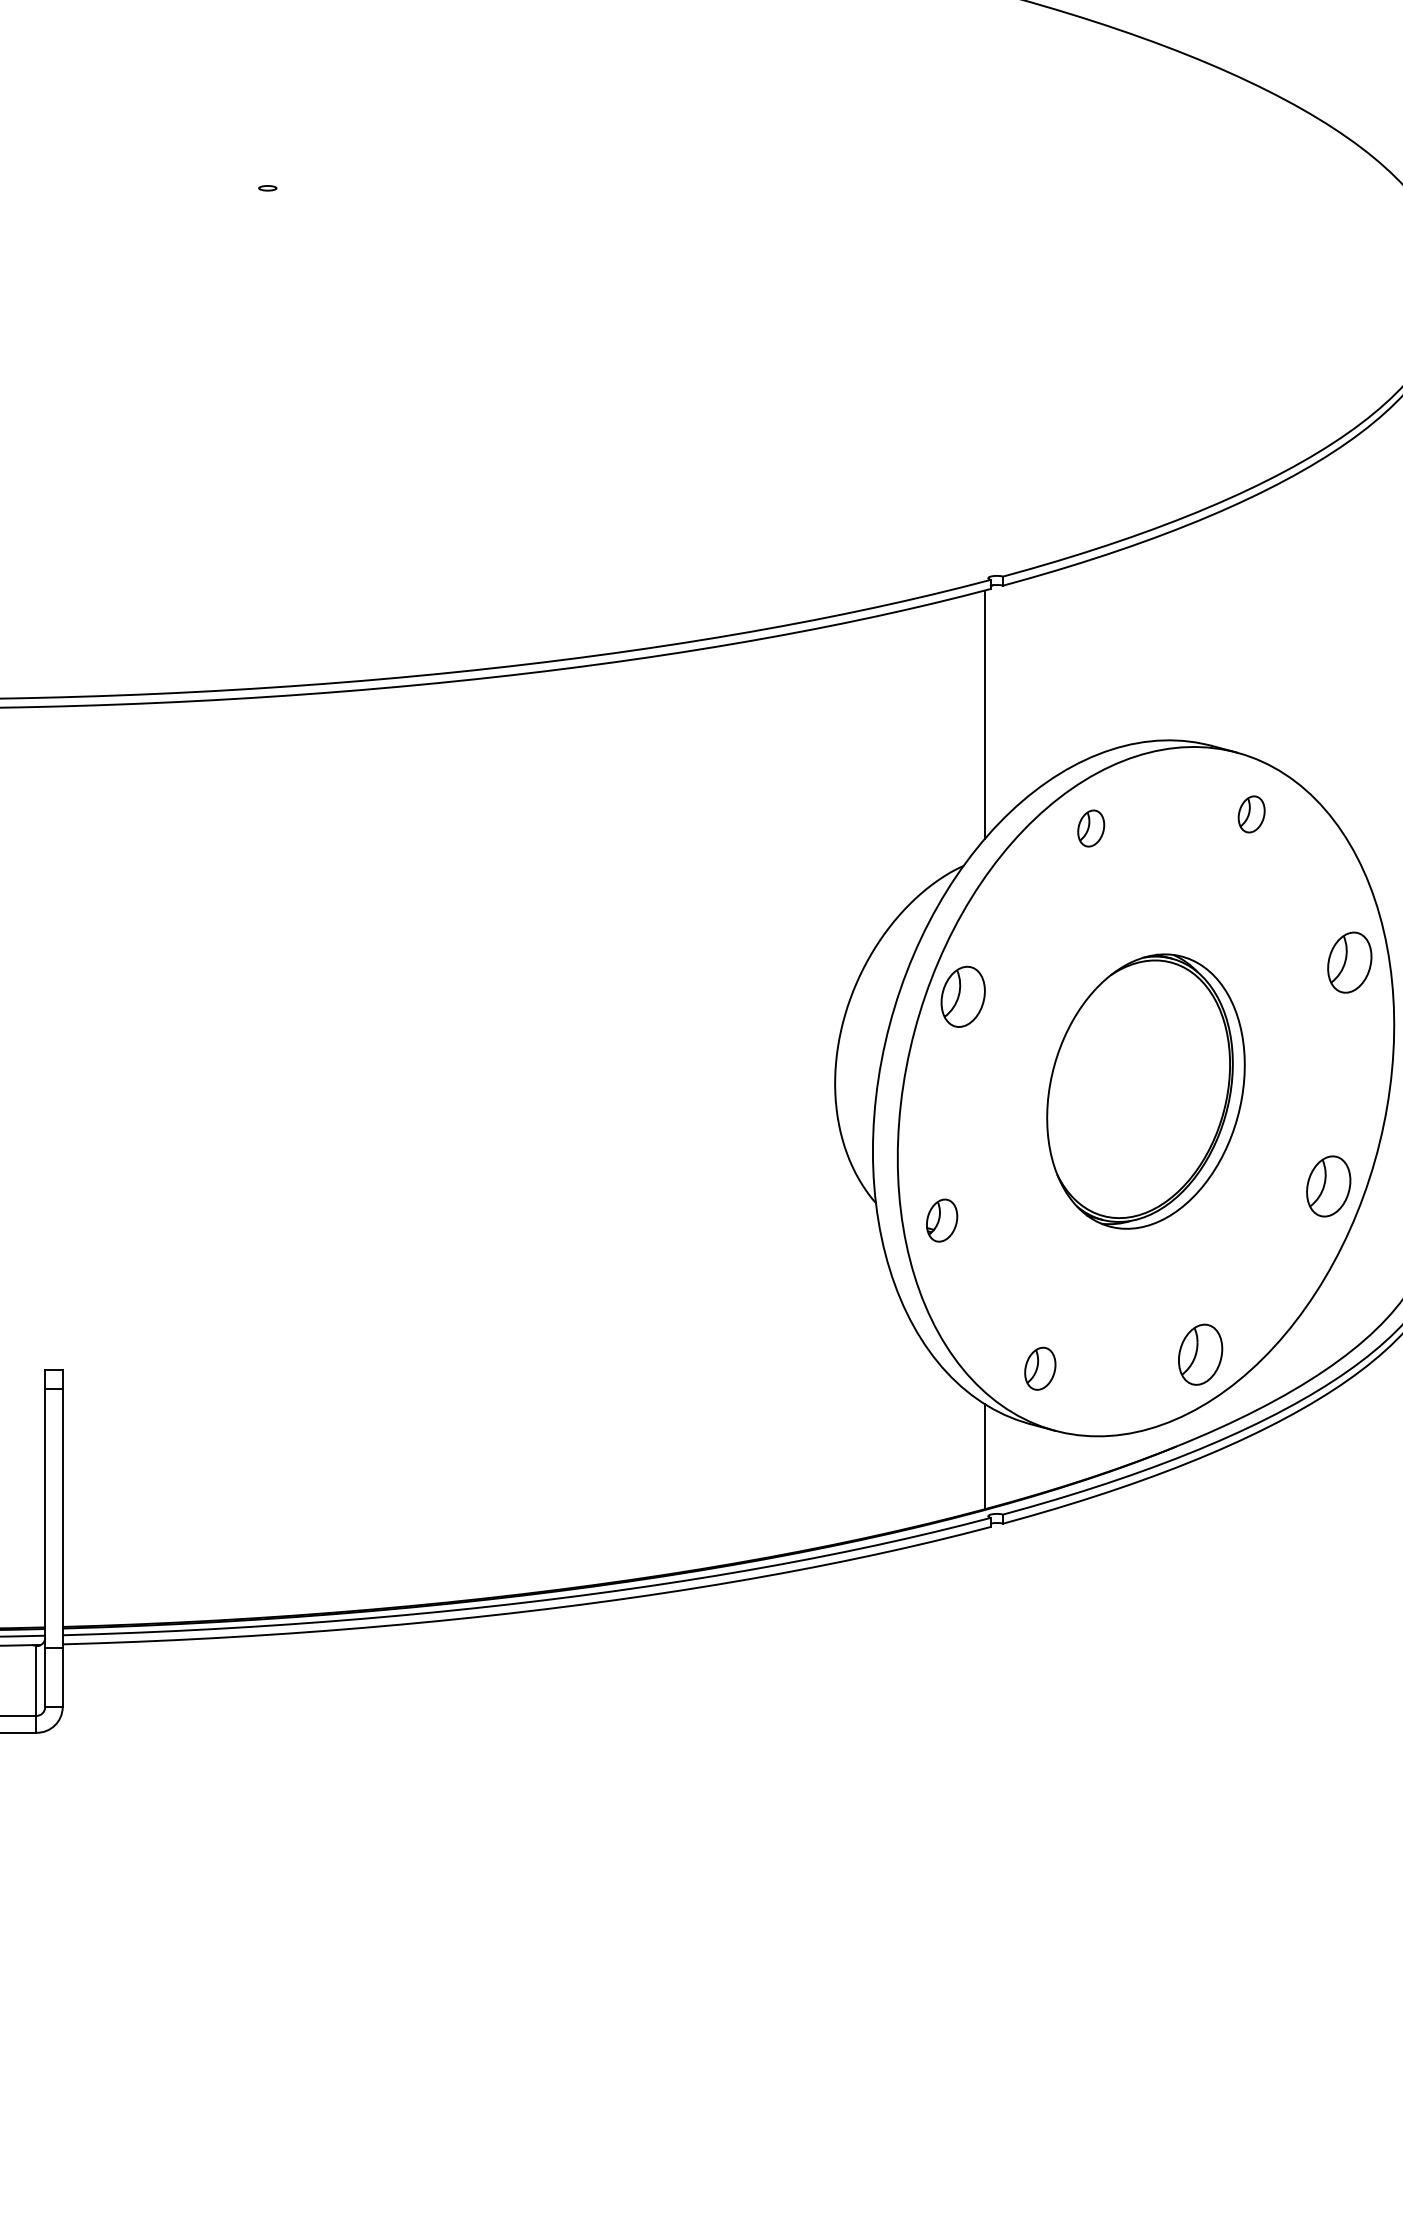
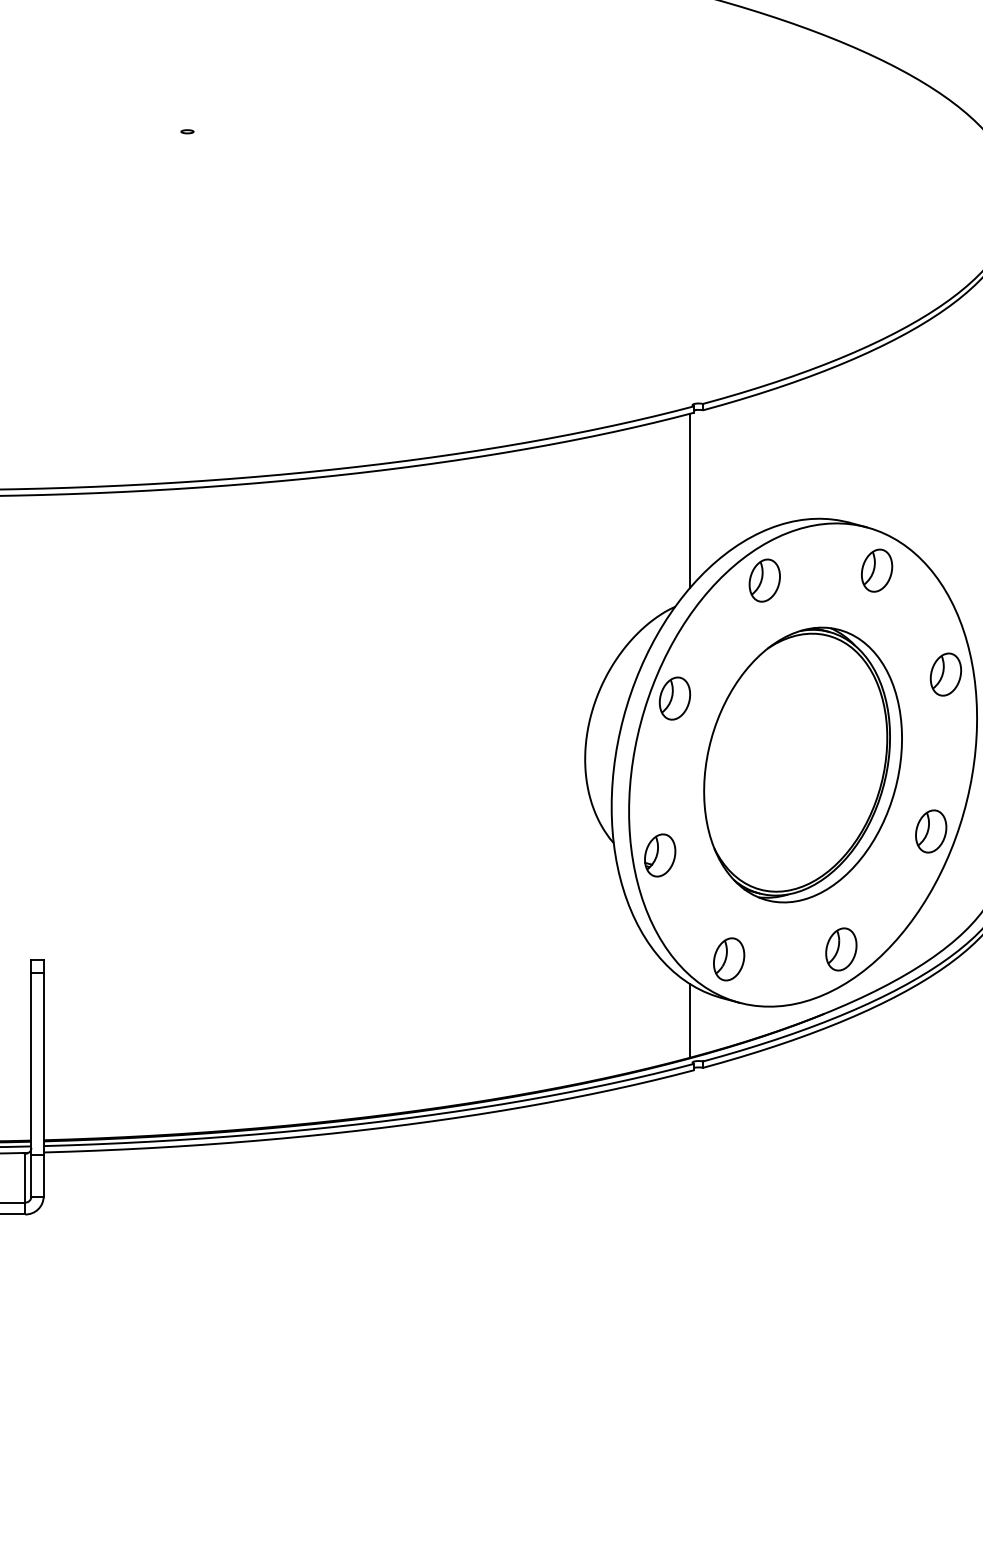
part: (1251, 814) -> (877, 570), size x1.67
part: (1090, 828) -> (764, 580), size x1.67
part: (1145, 1091) -> (802, 764), size x1.43
part: (941, 1220) -> (659, 855), size x1.43
part: (1039, 1368) -> (728, 959), size x1.43

